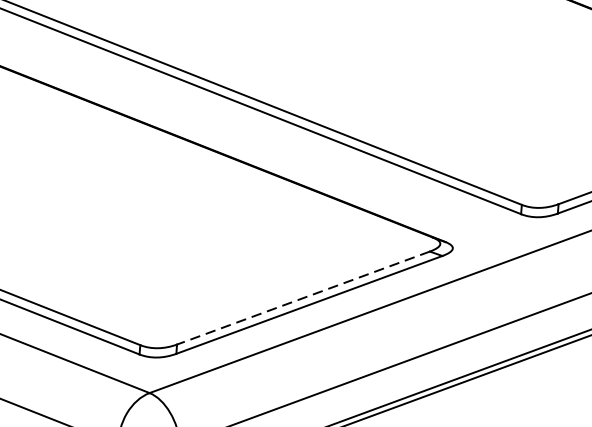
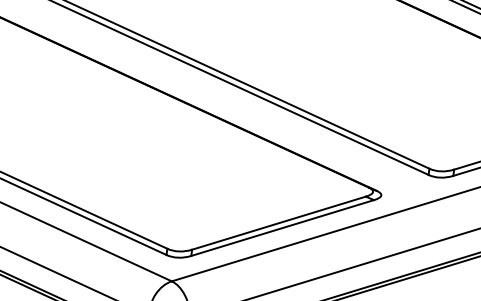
line: (302, 298) -> (278, 223), dashed -> solid

